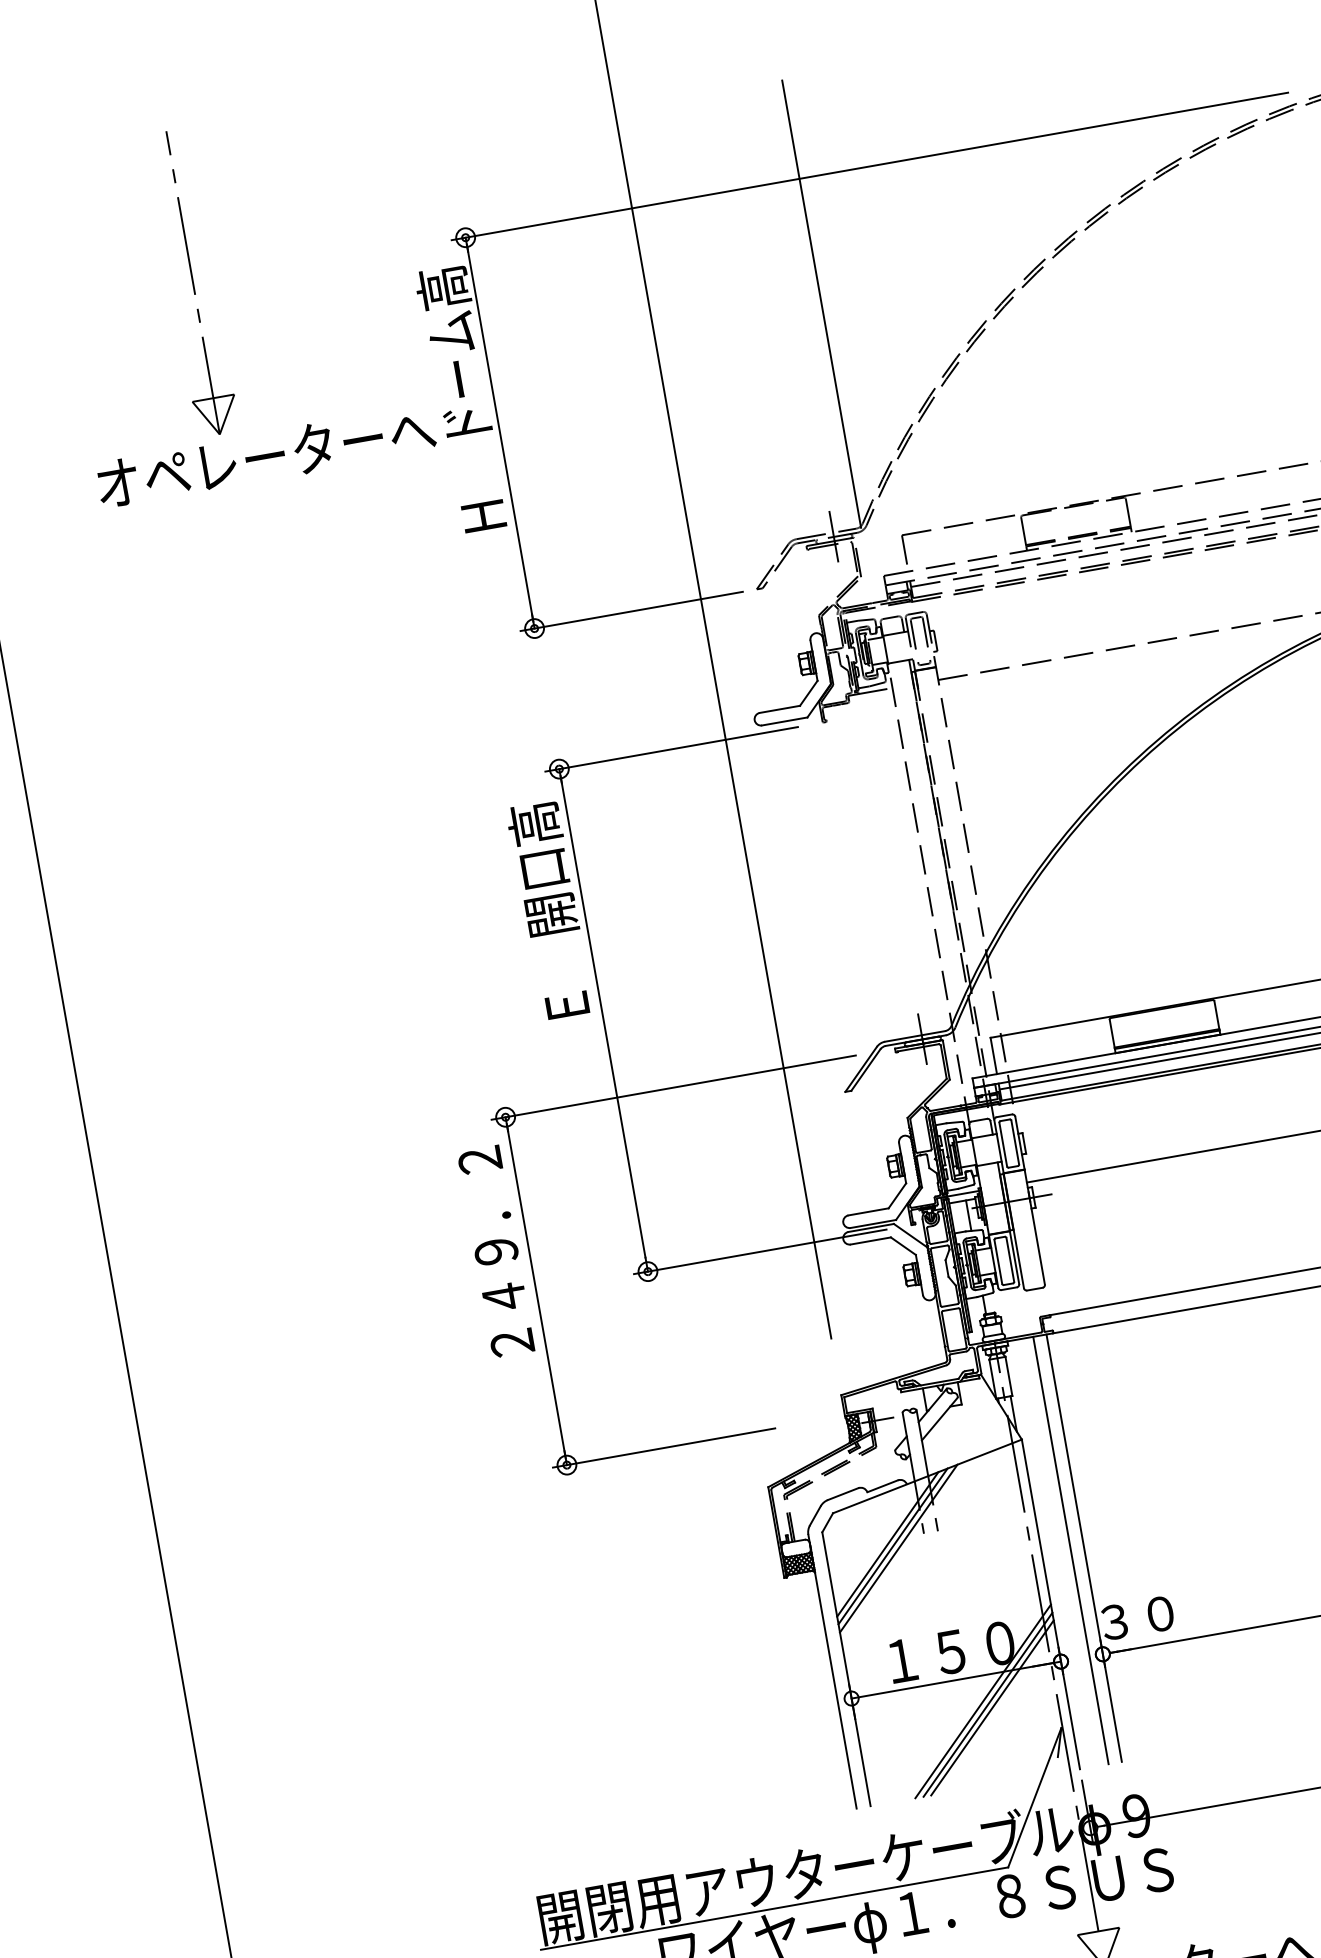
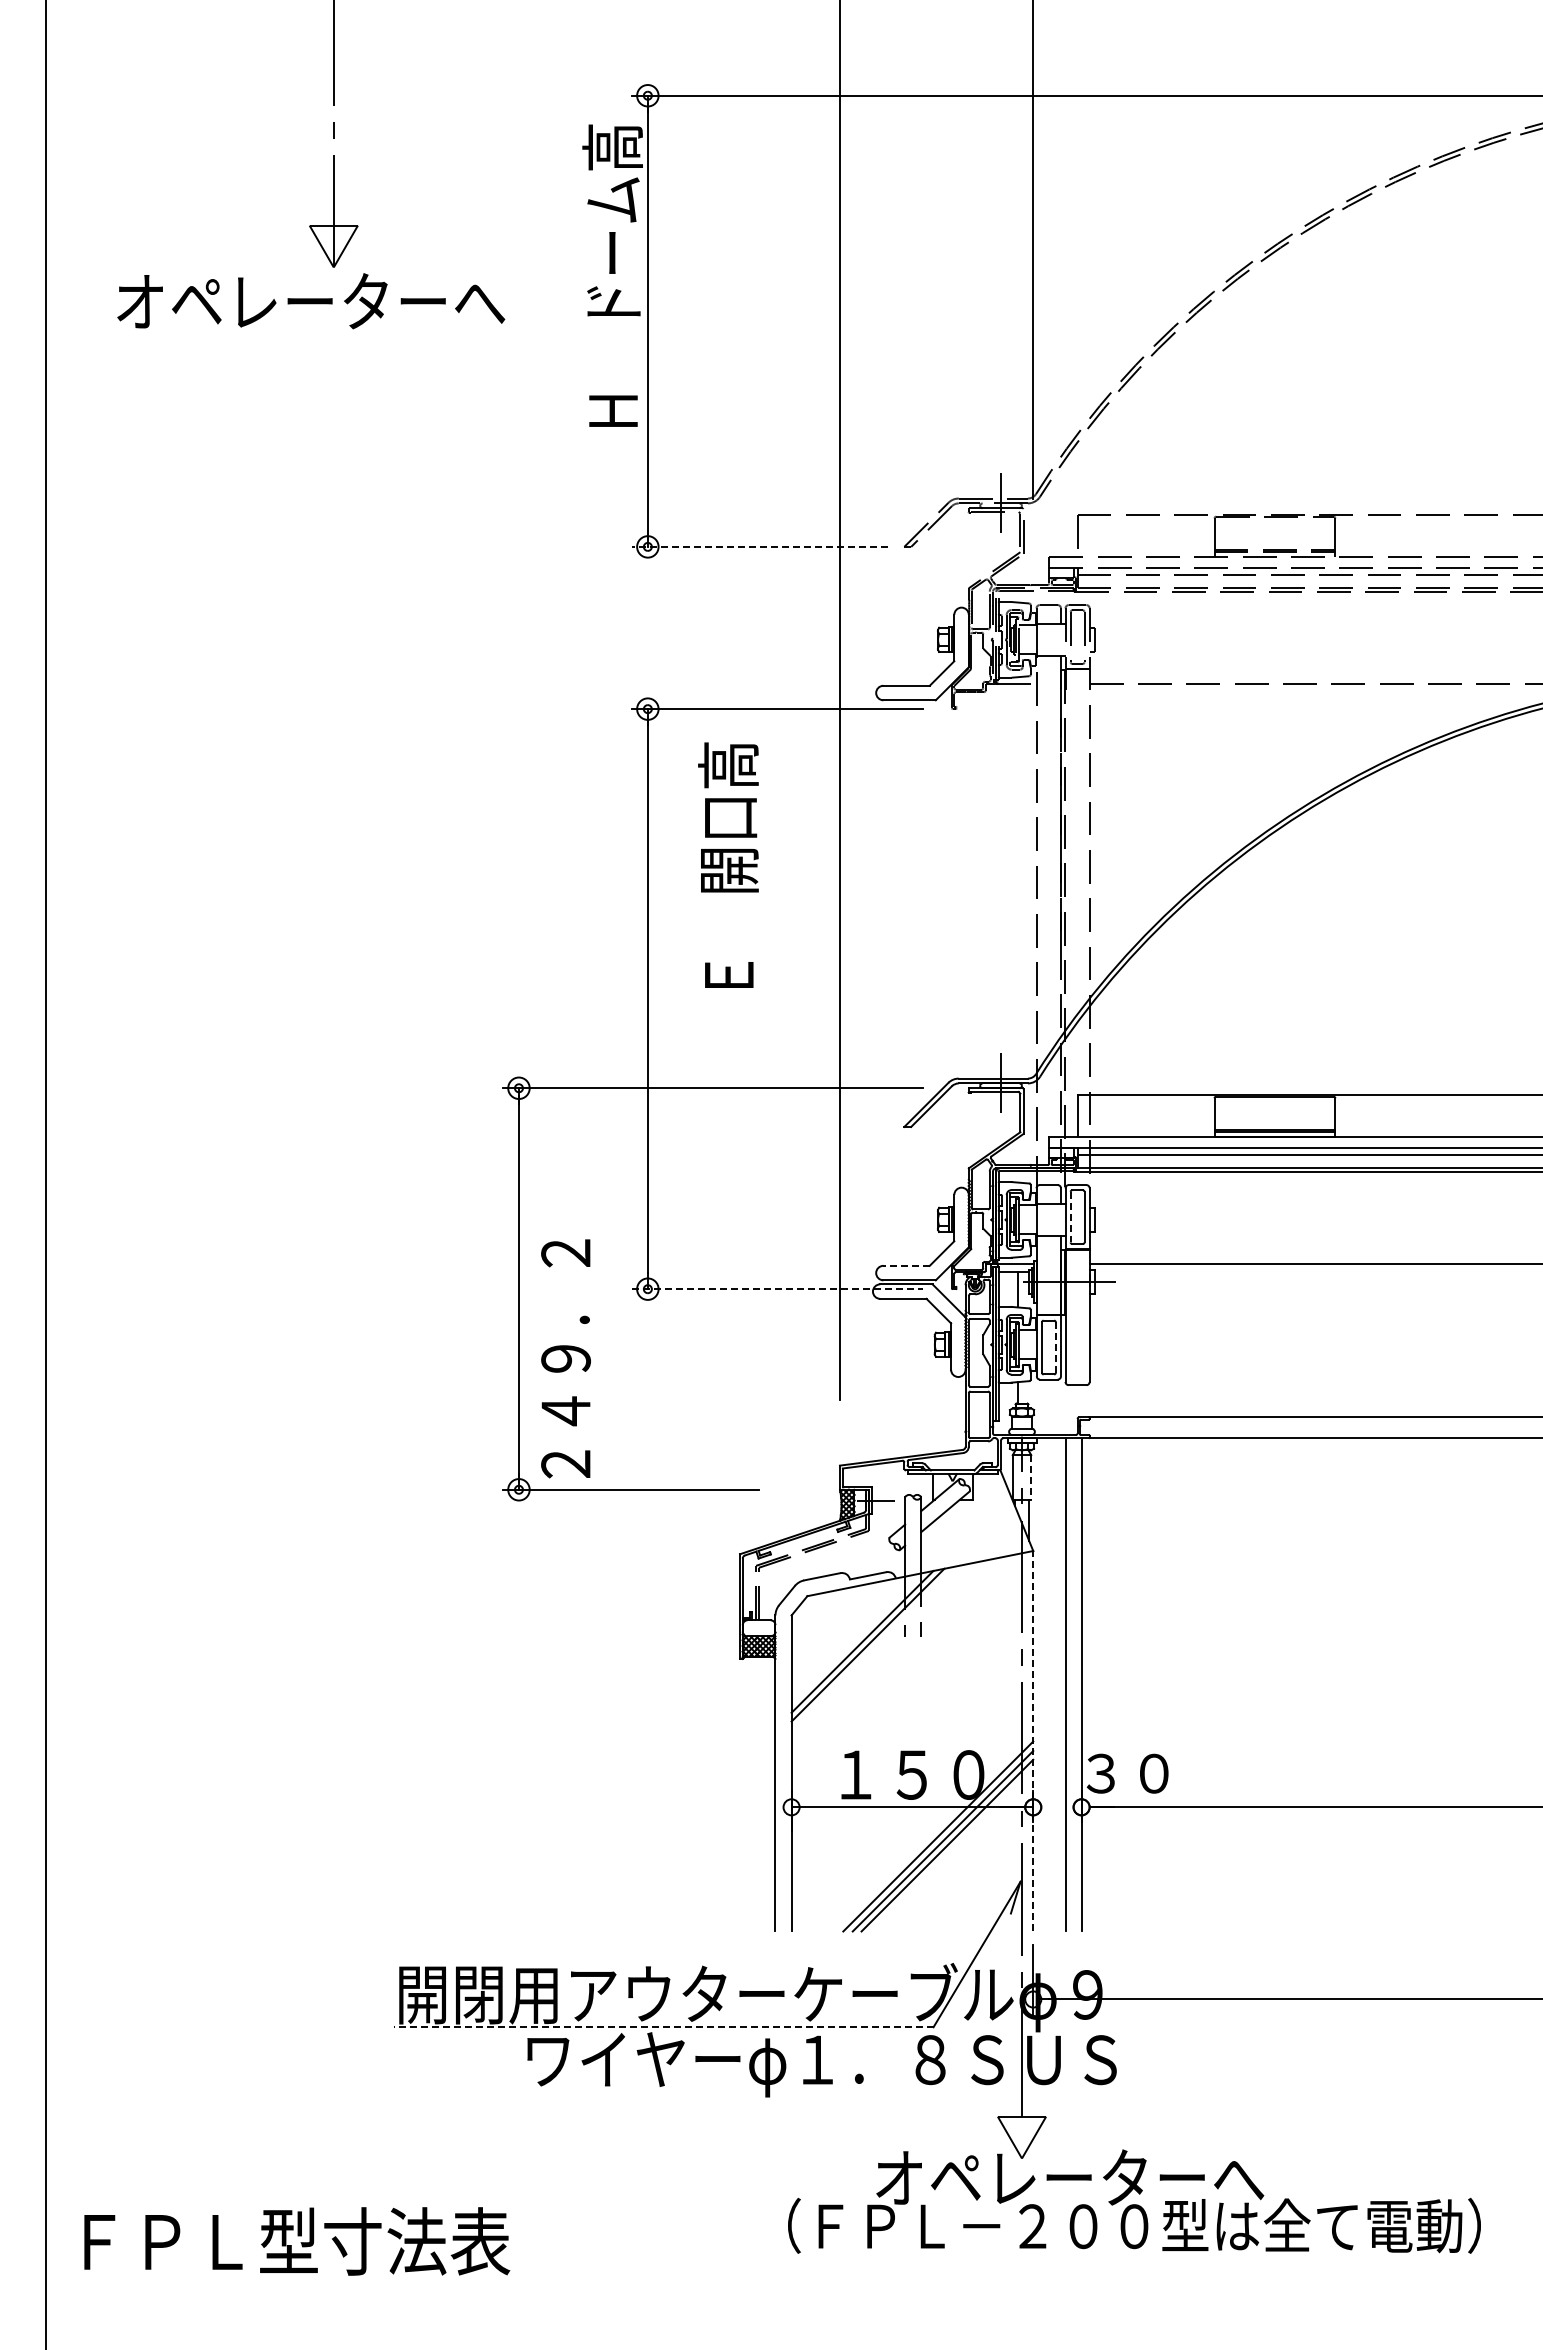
text: (266, 456) -> (311, 301), moved
line: (631, 611) -> (759, 546), solid -> dashed
text: (549, 909) -> (728, 864), moved
line: (1003, 1144) -> (1070, 1217), solid -> dashed
line: (868, 1211) -> (906, 1265), solid -> dashed
text: (495, 1251) -> (565, 1358), moved
line: (760, 1252) -> (777, 1289), solid -> dashed
line: (1010, 1260) -> (1055, 1348), solid -> dashed
line: (1009, 1376) -> (1031, 1477), solid -> dashed
line: (898, 1548) -> (873, 1648), removed
line: (1050, 1603) -> (1033, 1740), solid -> dashed
line: (774, 1908) -> (663, 2027), solid -> dashed

